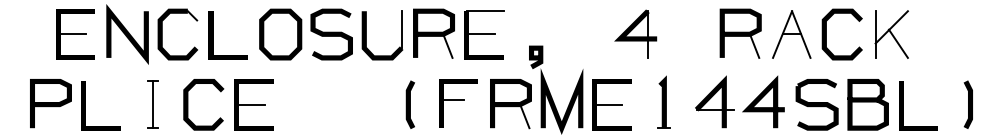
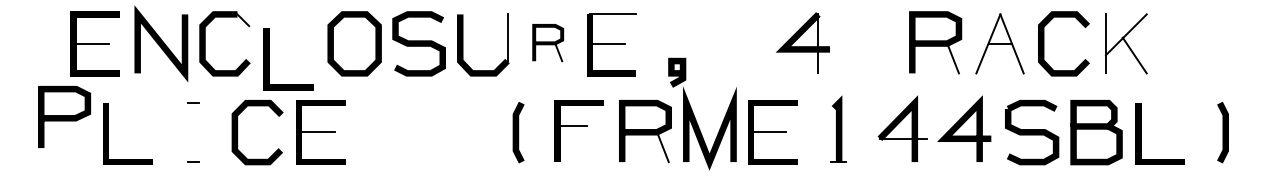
part: (433, 33) -> (547, 42), size x0.6
line: (213, 35) -> (269, 59), moved
curve: (50, 103) -> (64, 116), moved
line: (153, 104) -> (193, 132), removed

